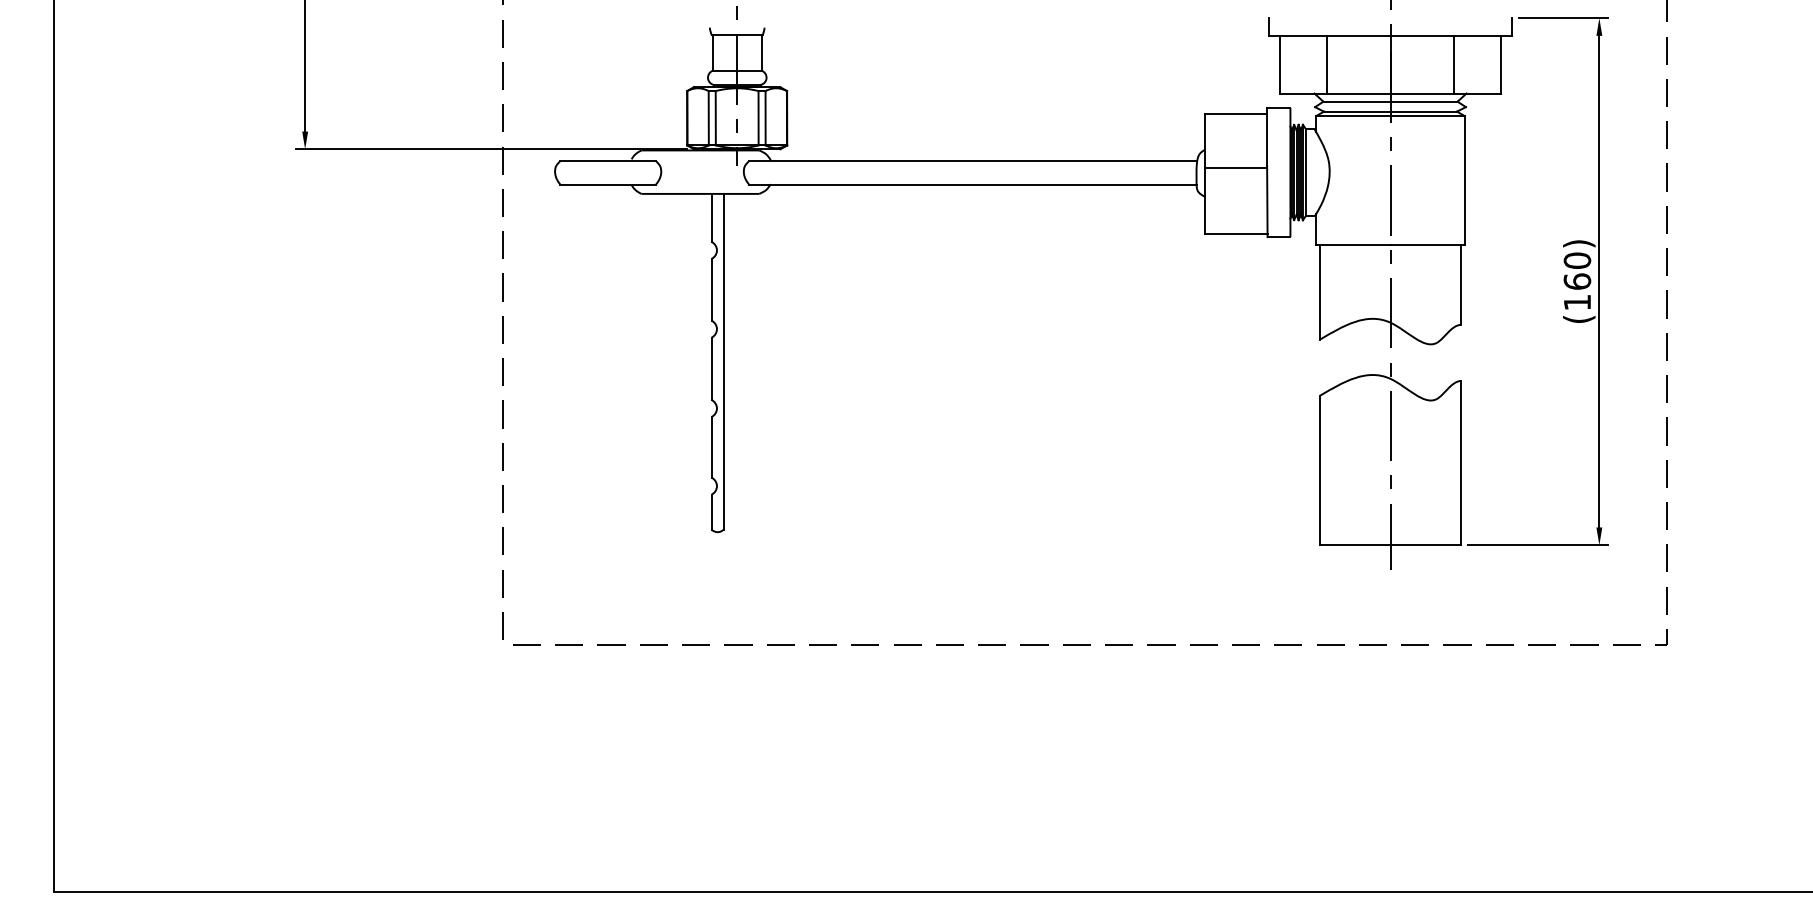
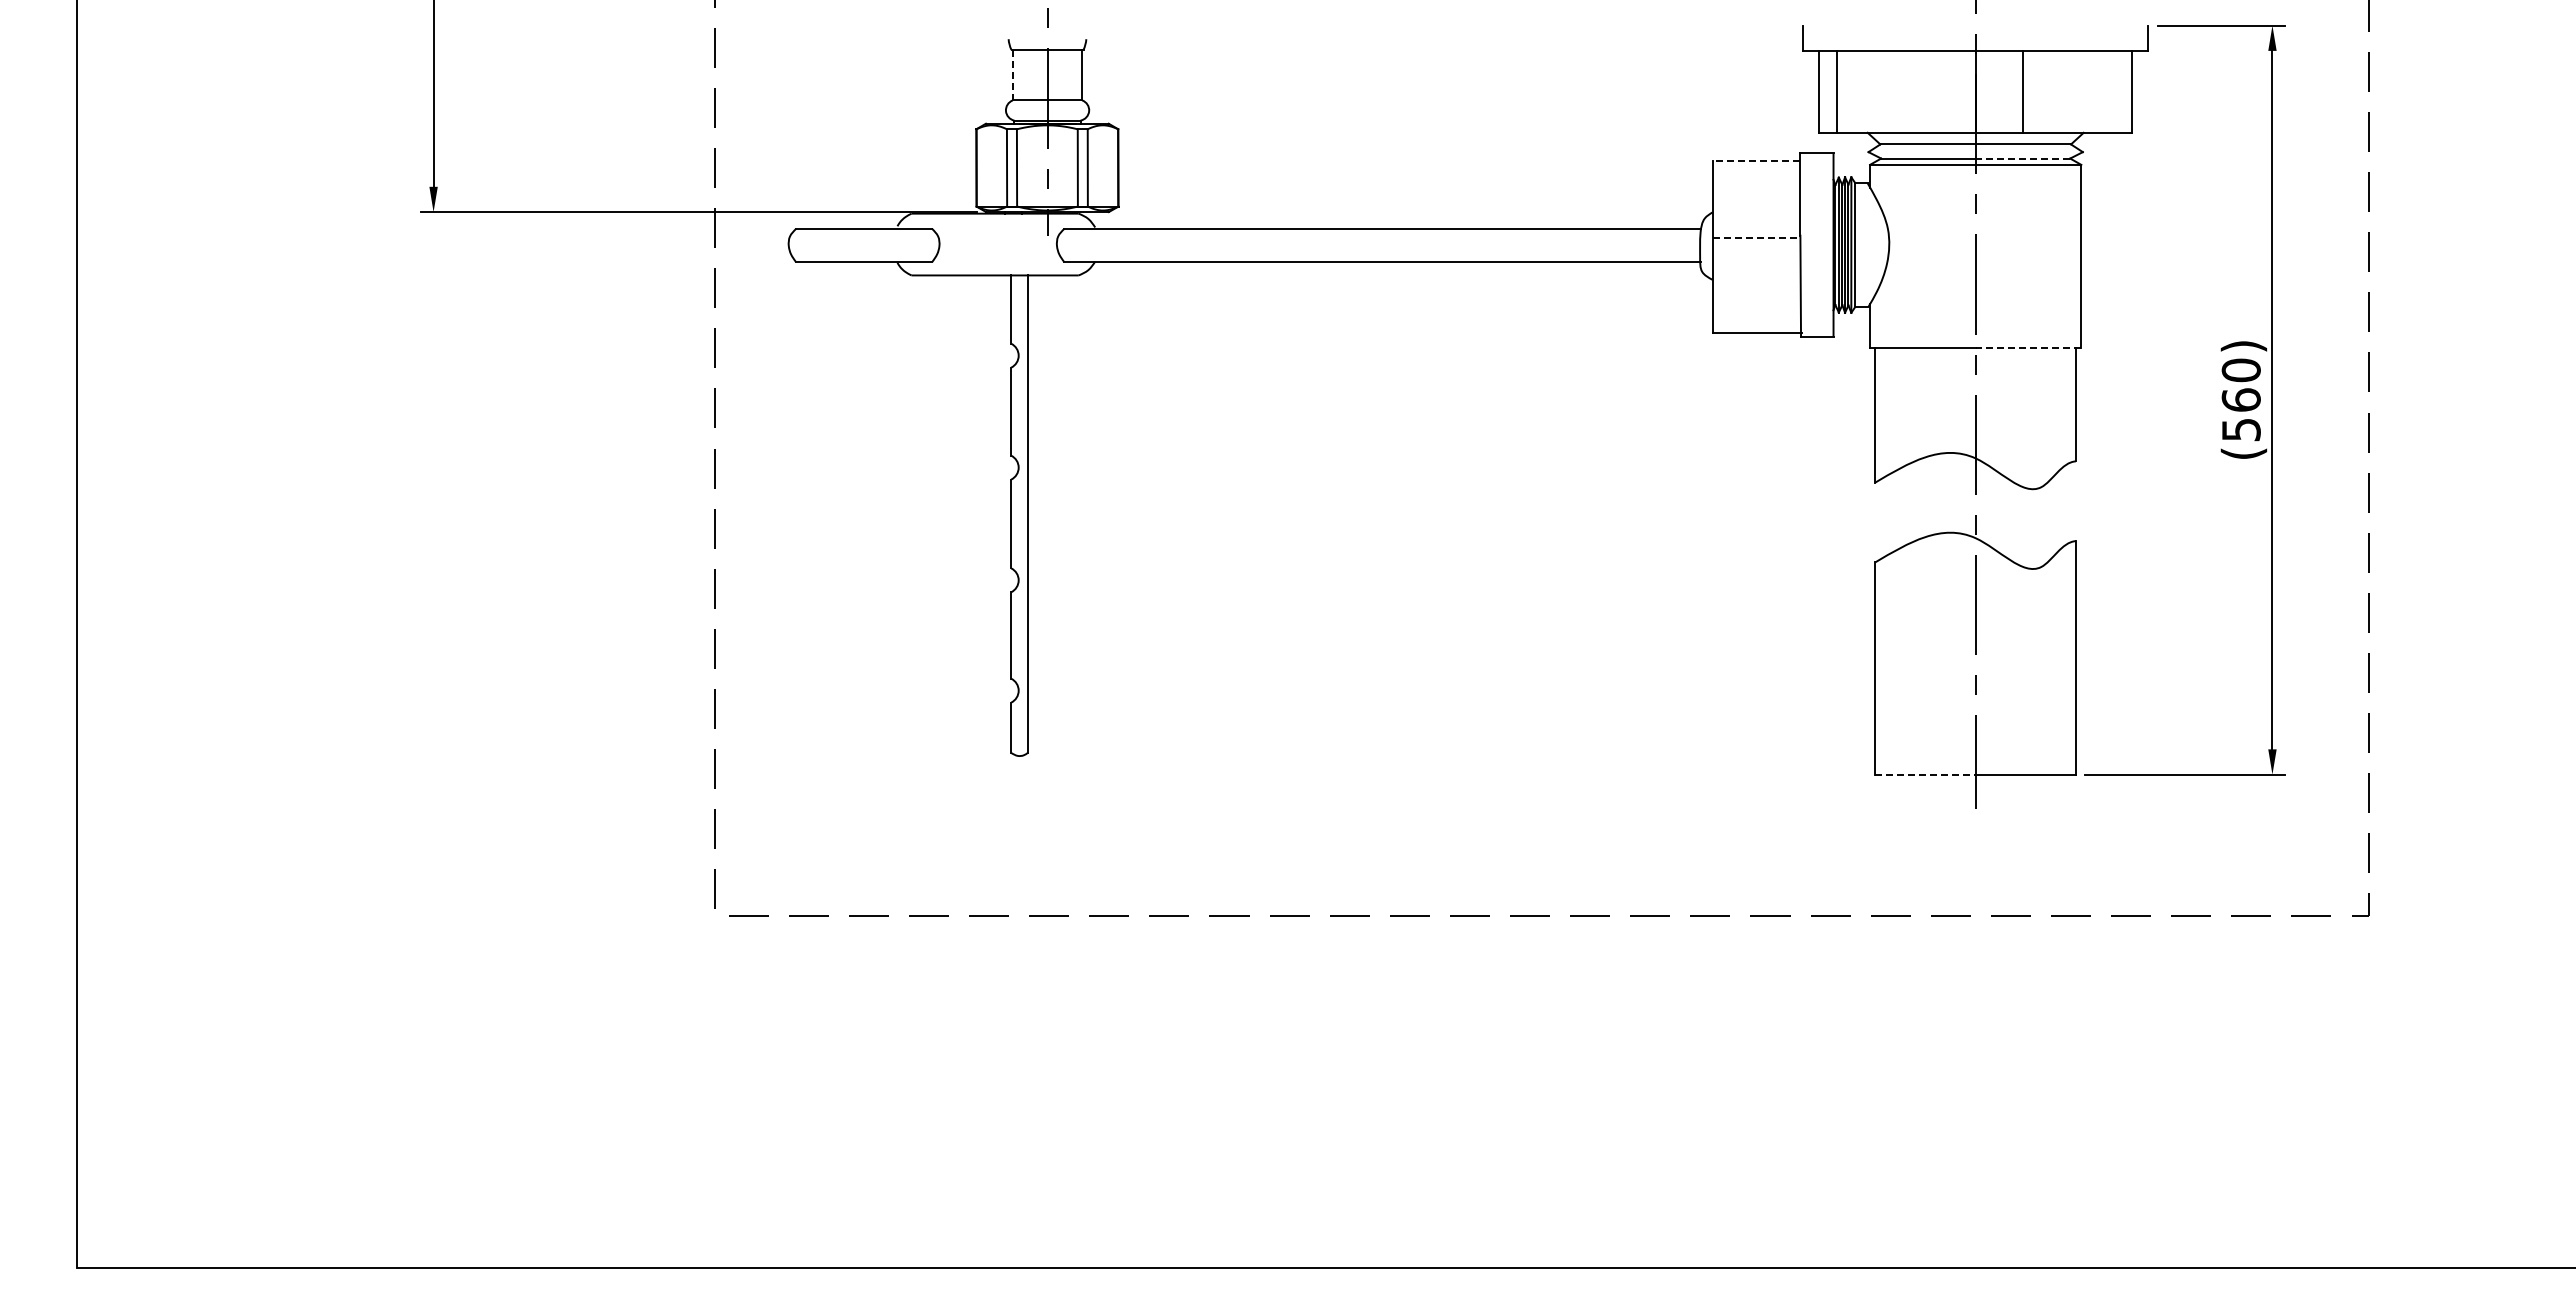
line: (712, 53) -> (1012, 75), solid -> dashed
line: (1327, 64) -> (1836, 91), moved
line: (1453, 64) -> (2022, 91), moved
line: (1423, 111) -> (2022, 158), solid -> dashed
line: (1236, 113) -> (1756, 161), solid -> dashed
line: (1236, 167) -> (1757, 238), solid -> dashed
line: (1427, 245) -> (2028, 348), solid -> dashed
text: (1577, 303) -> (2241, 430), (160) -> (560)
line: (1355, 545) -> (1926, 774), solid -> dashed

